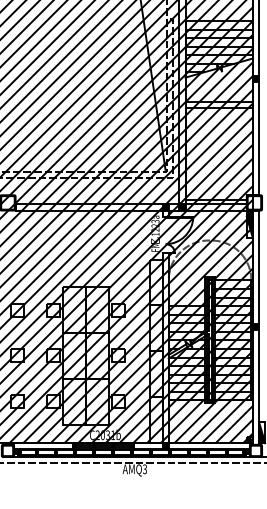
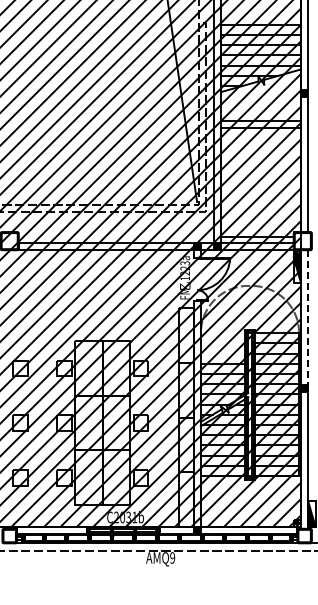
line: (259, 267) -> (308, 318), solid -> dashed
text: (144, 468) -> (172, 557), AMQ3 -> AMQ9

